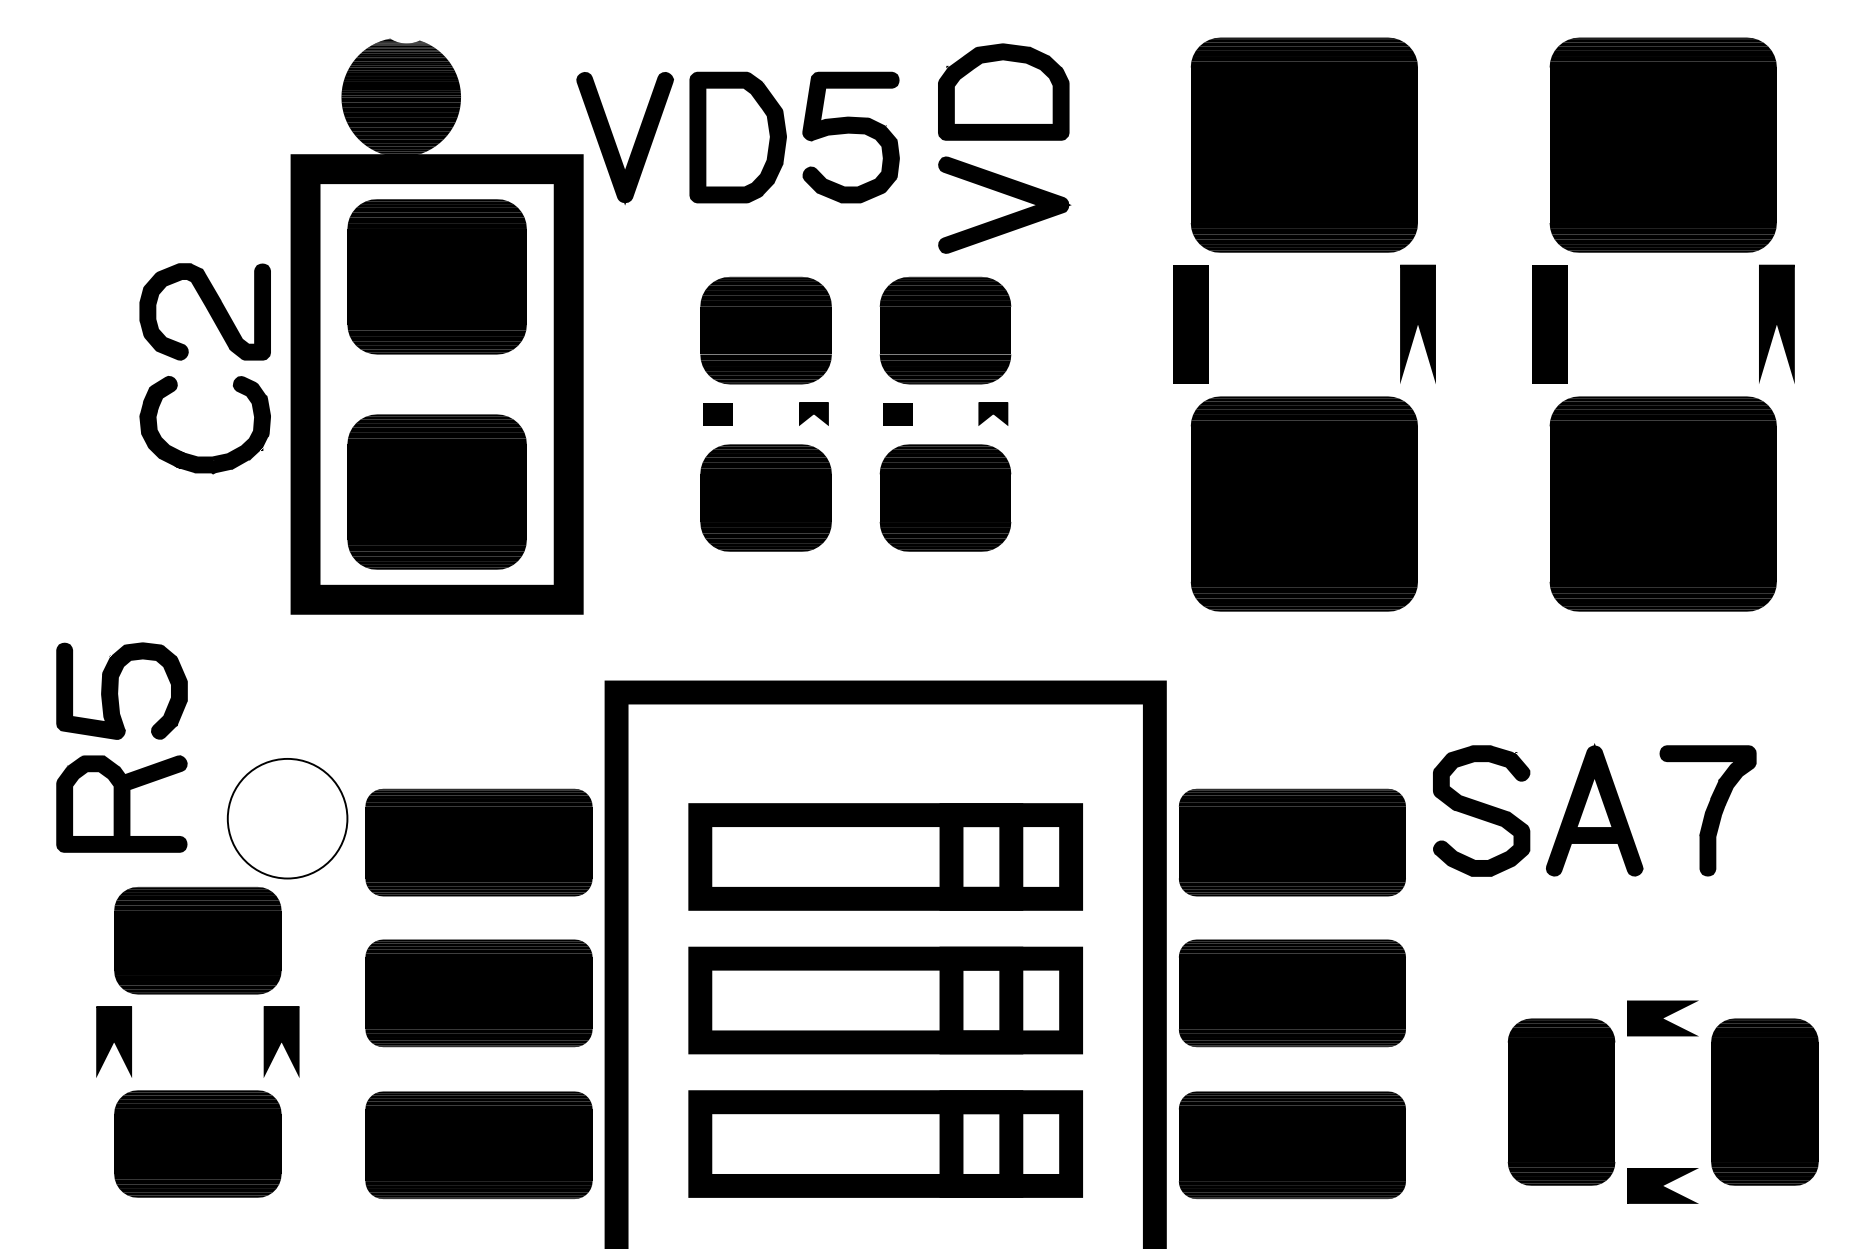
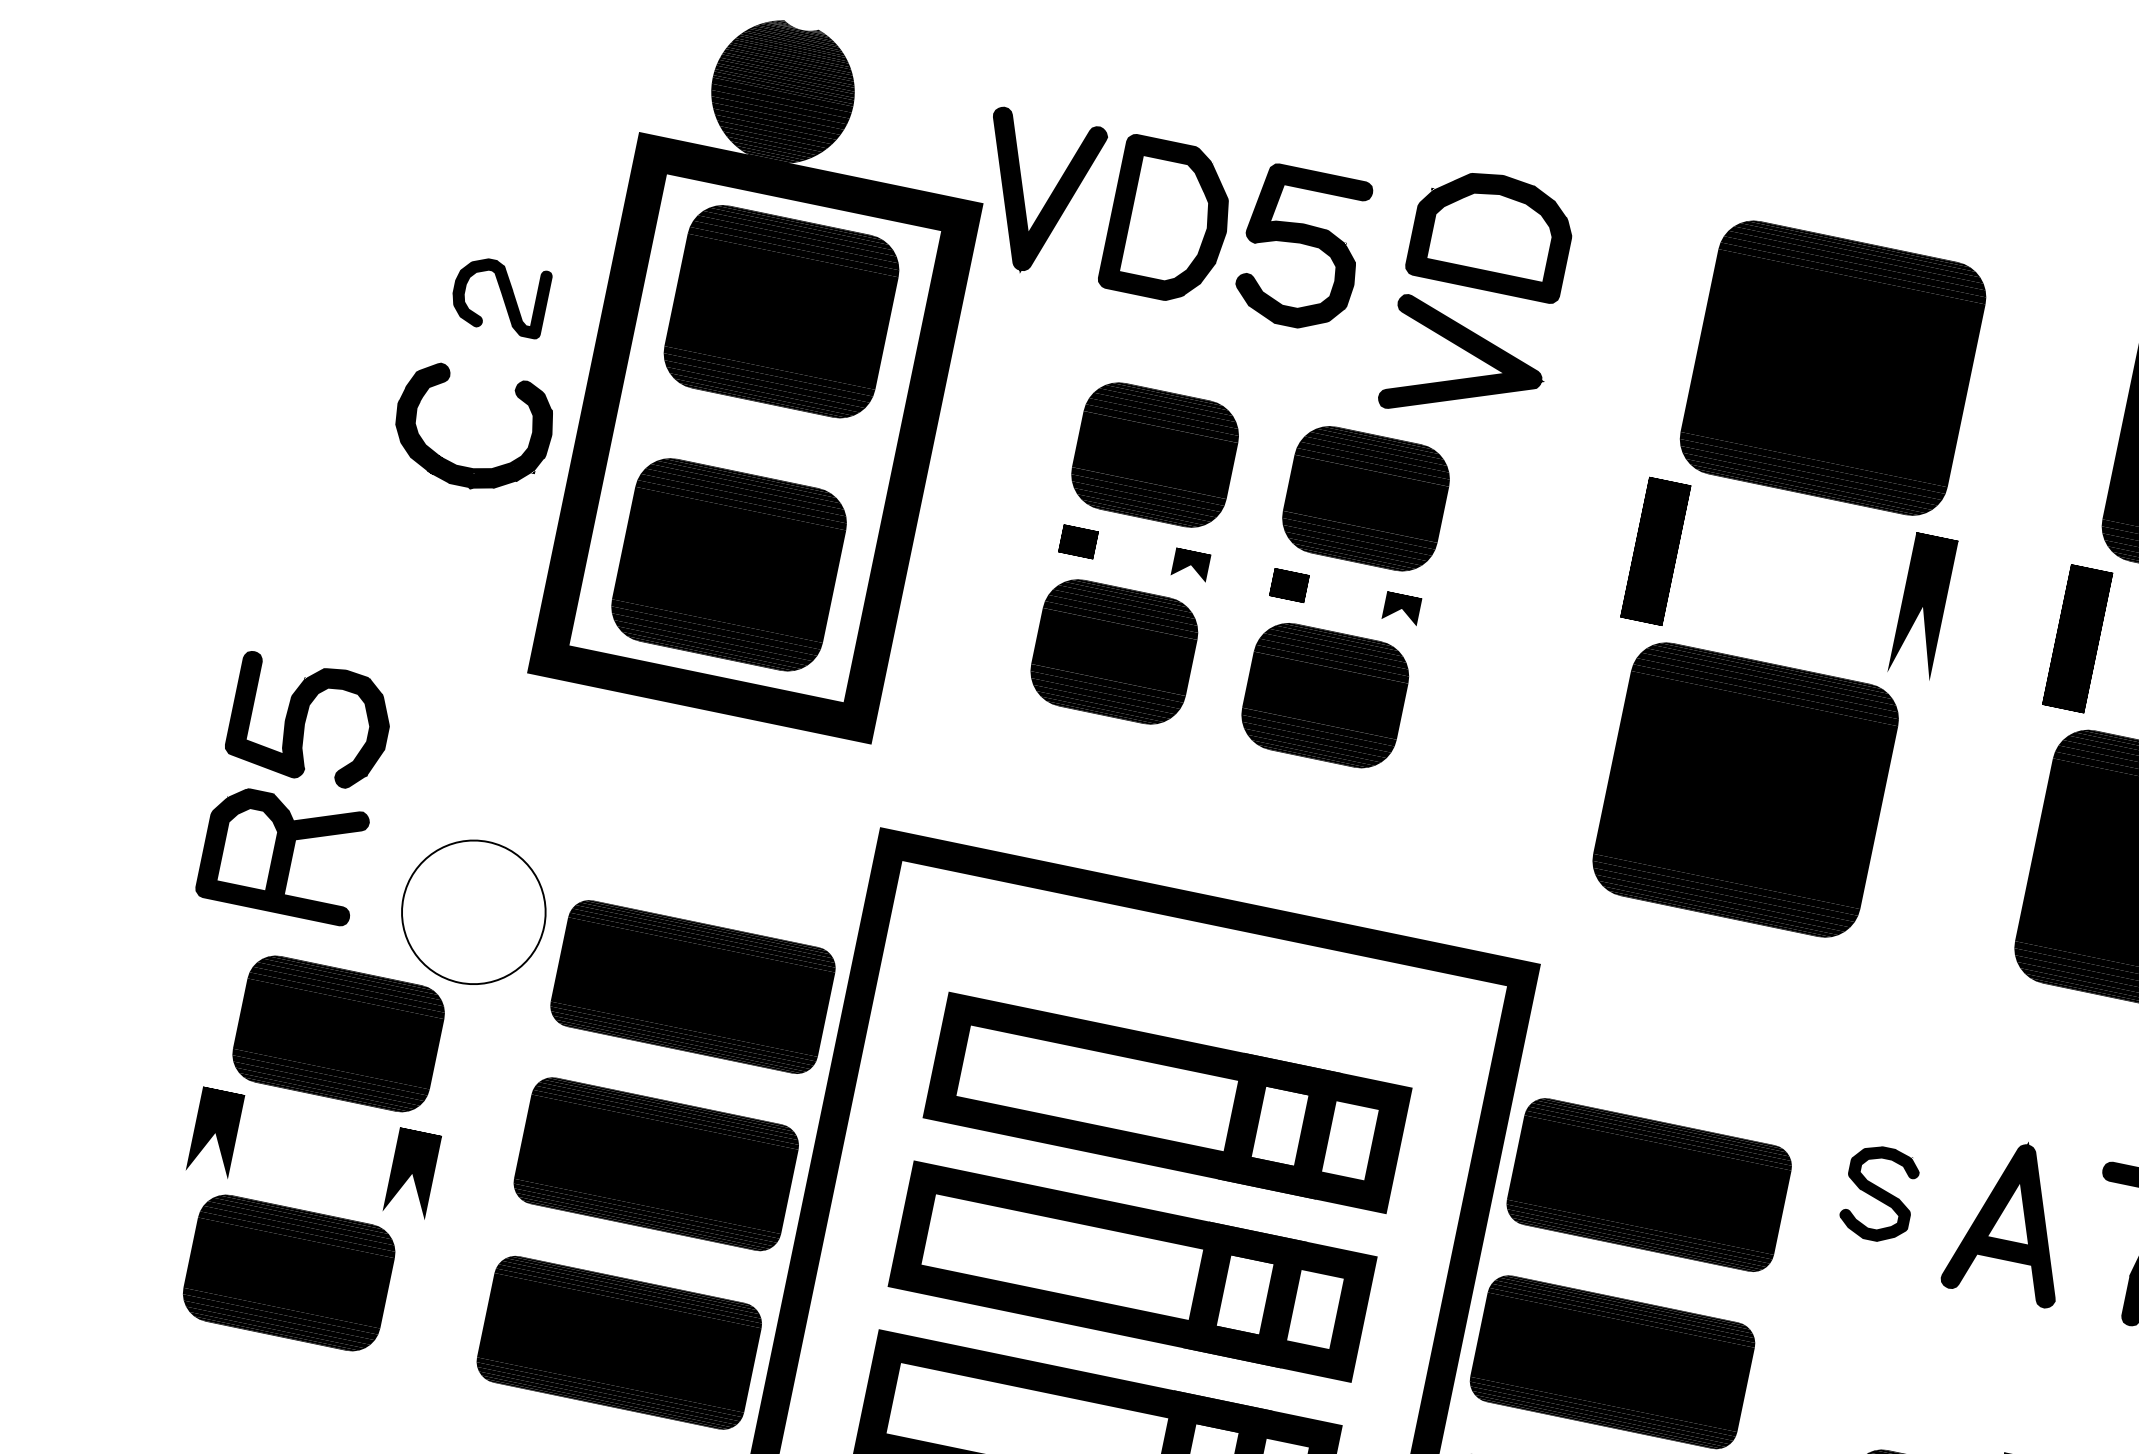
part: (204, 311) -> (499, 295), size x0.6
part: (1481, 810) -> (1879, 1193), size x0.6

